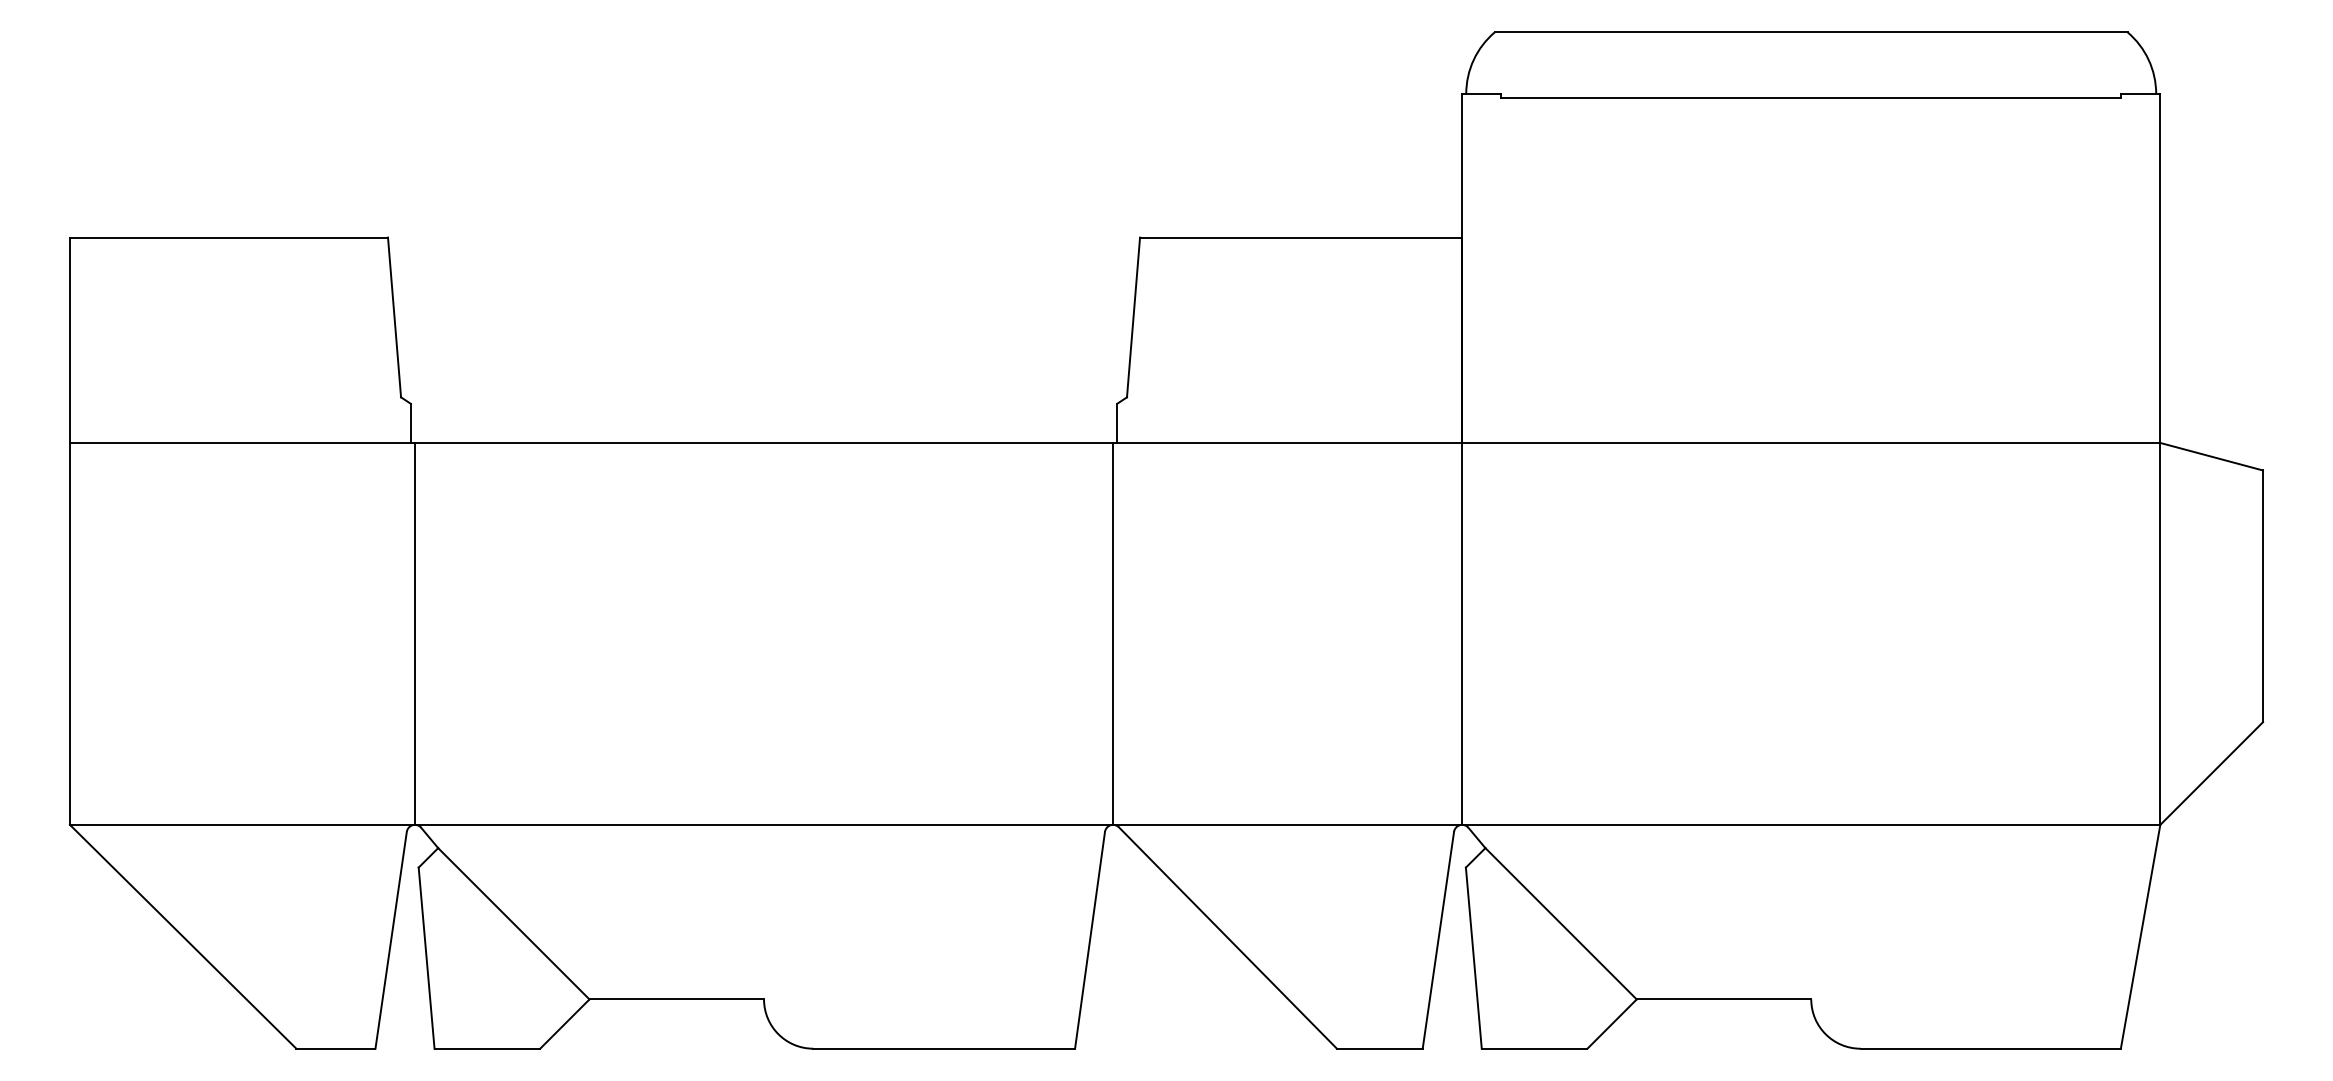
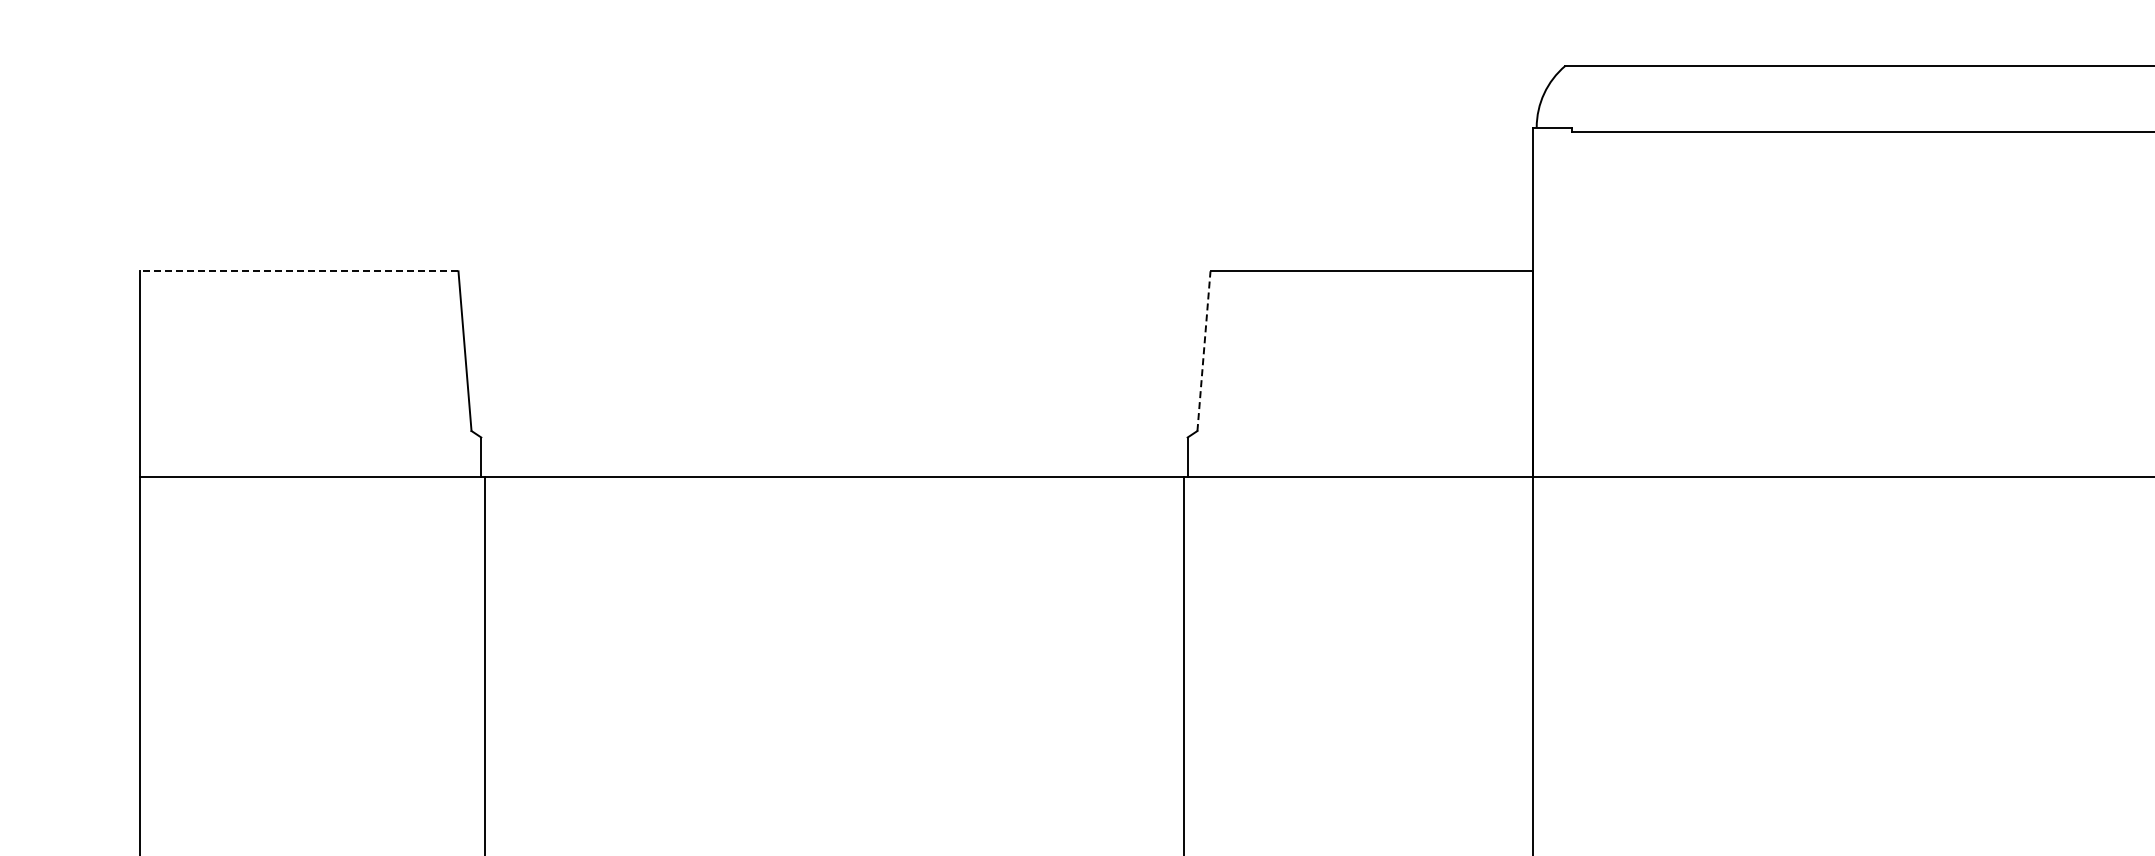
line: (228, 237) -> (298, 271), solid -> dashed
line: (1133, 316) -> (1203, 350), solid -> dashed

